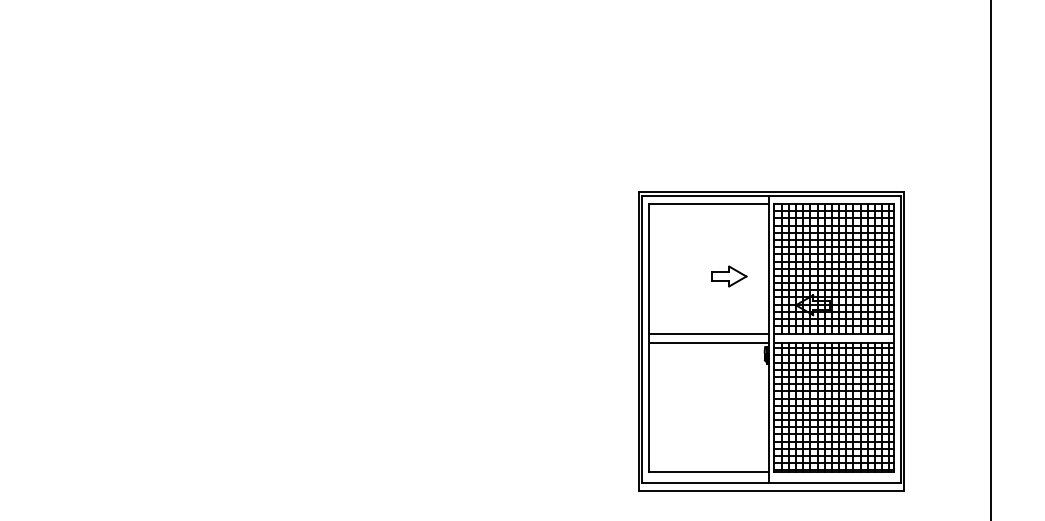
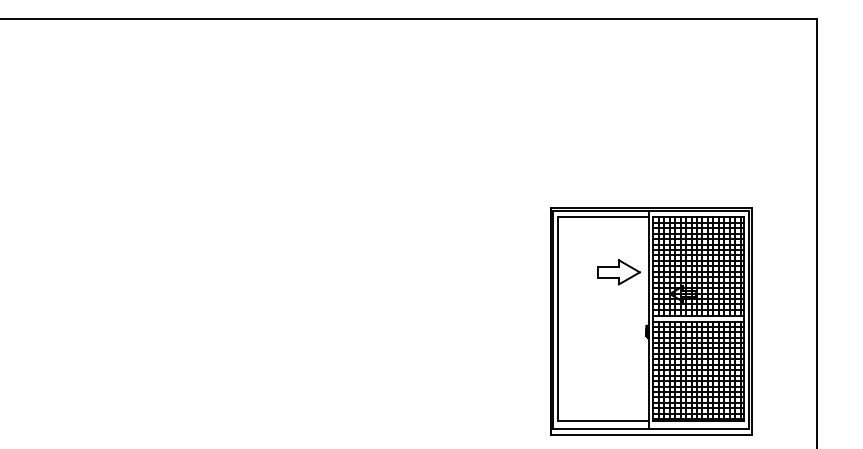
part: (729, 275) -> (619, 271), size x1.6
line: (708, 333) -> (603, 315), removed
line: (708, 342) -> (603, 322), removed

